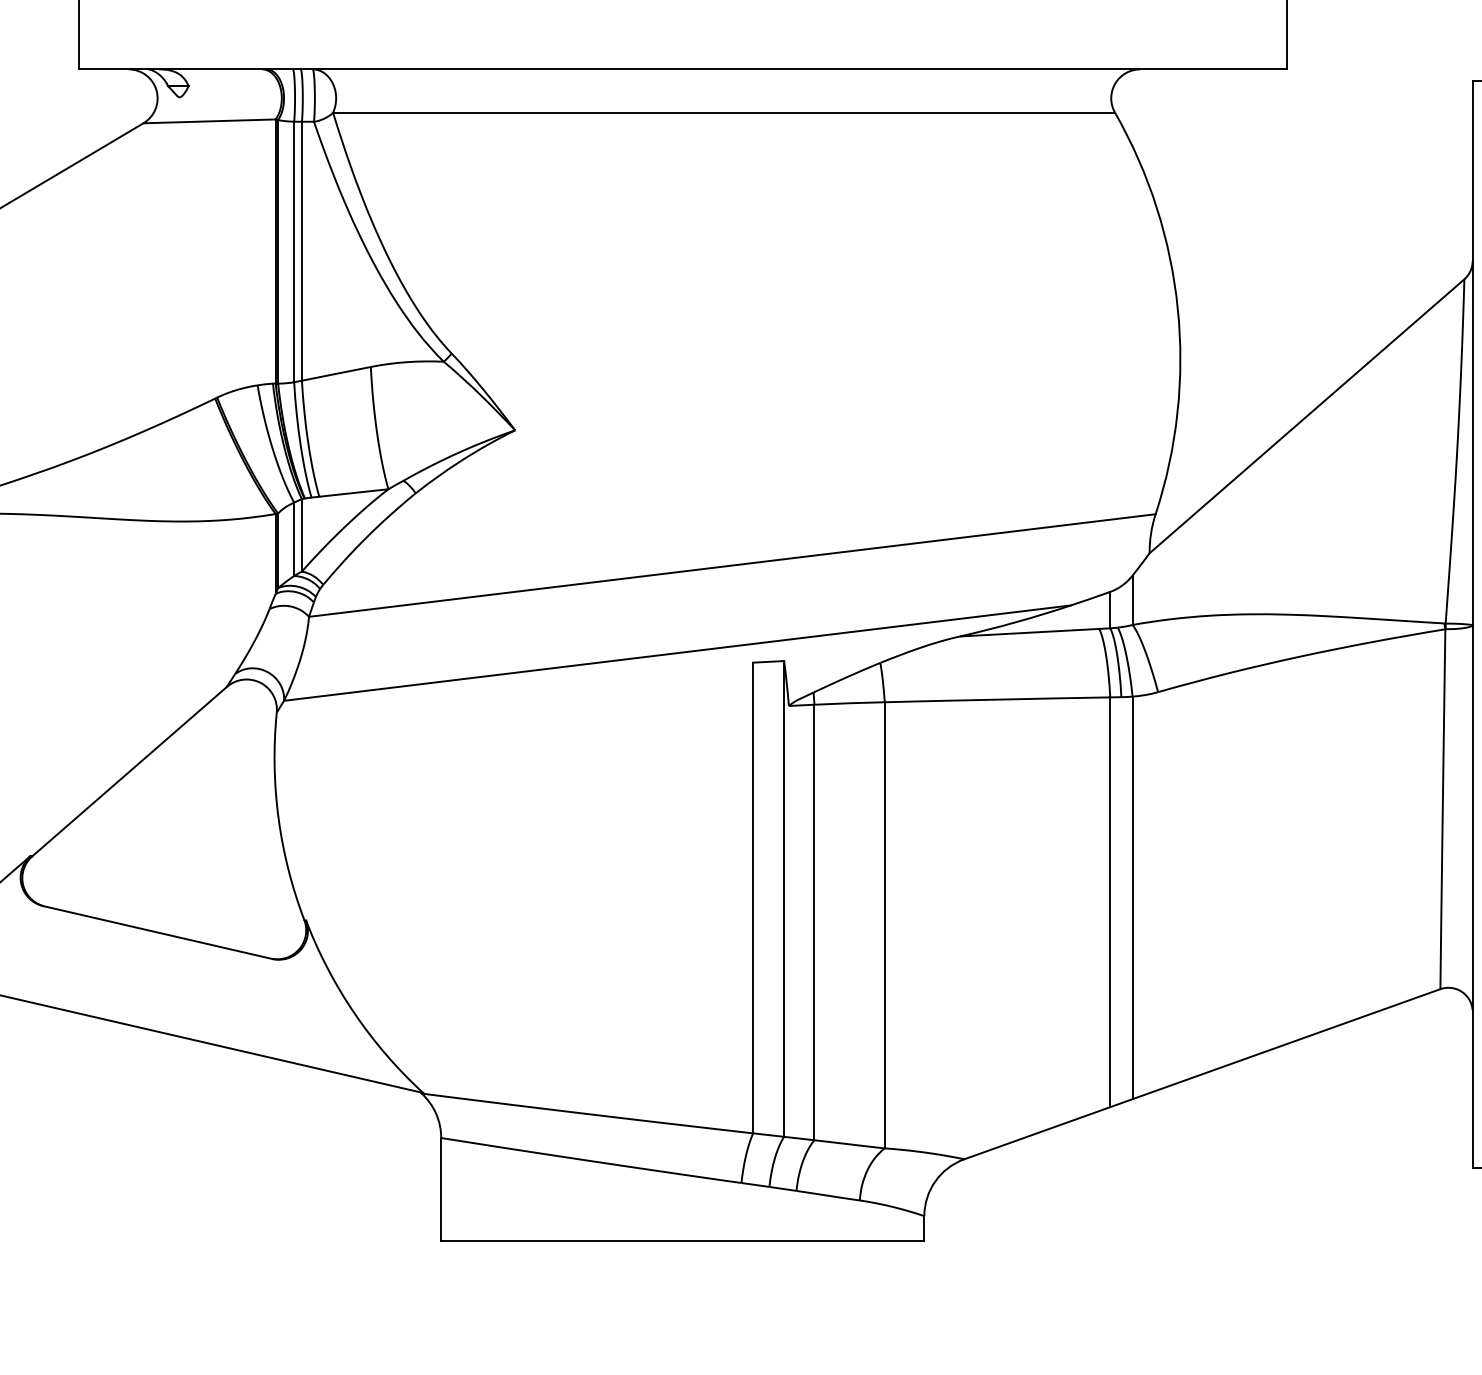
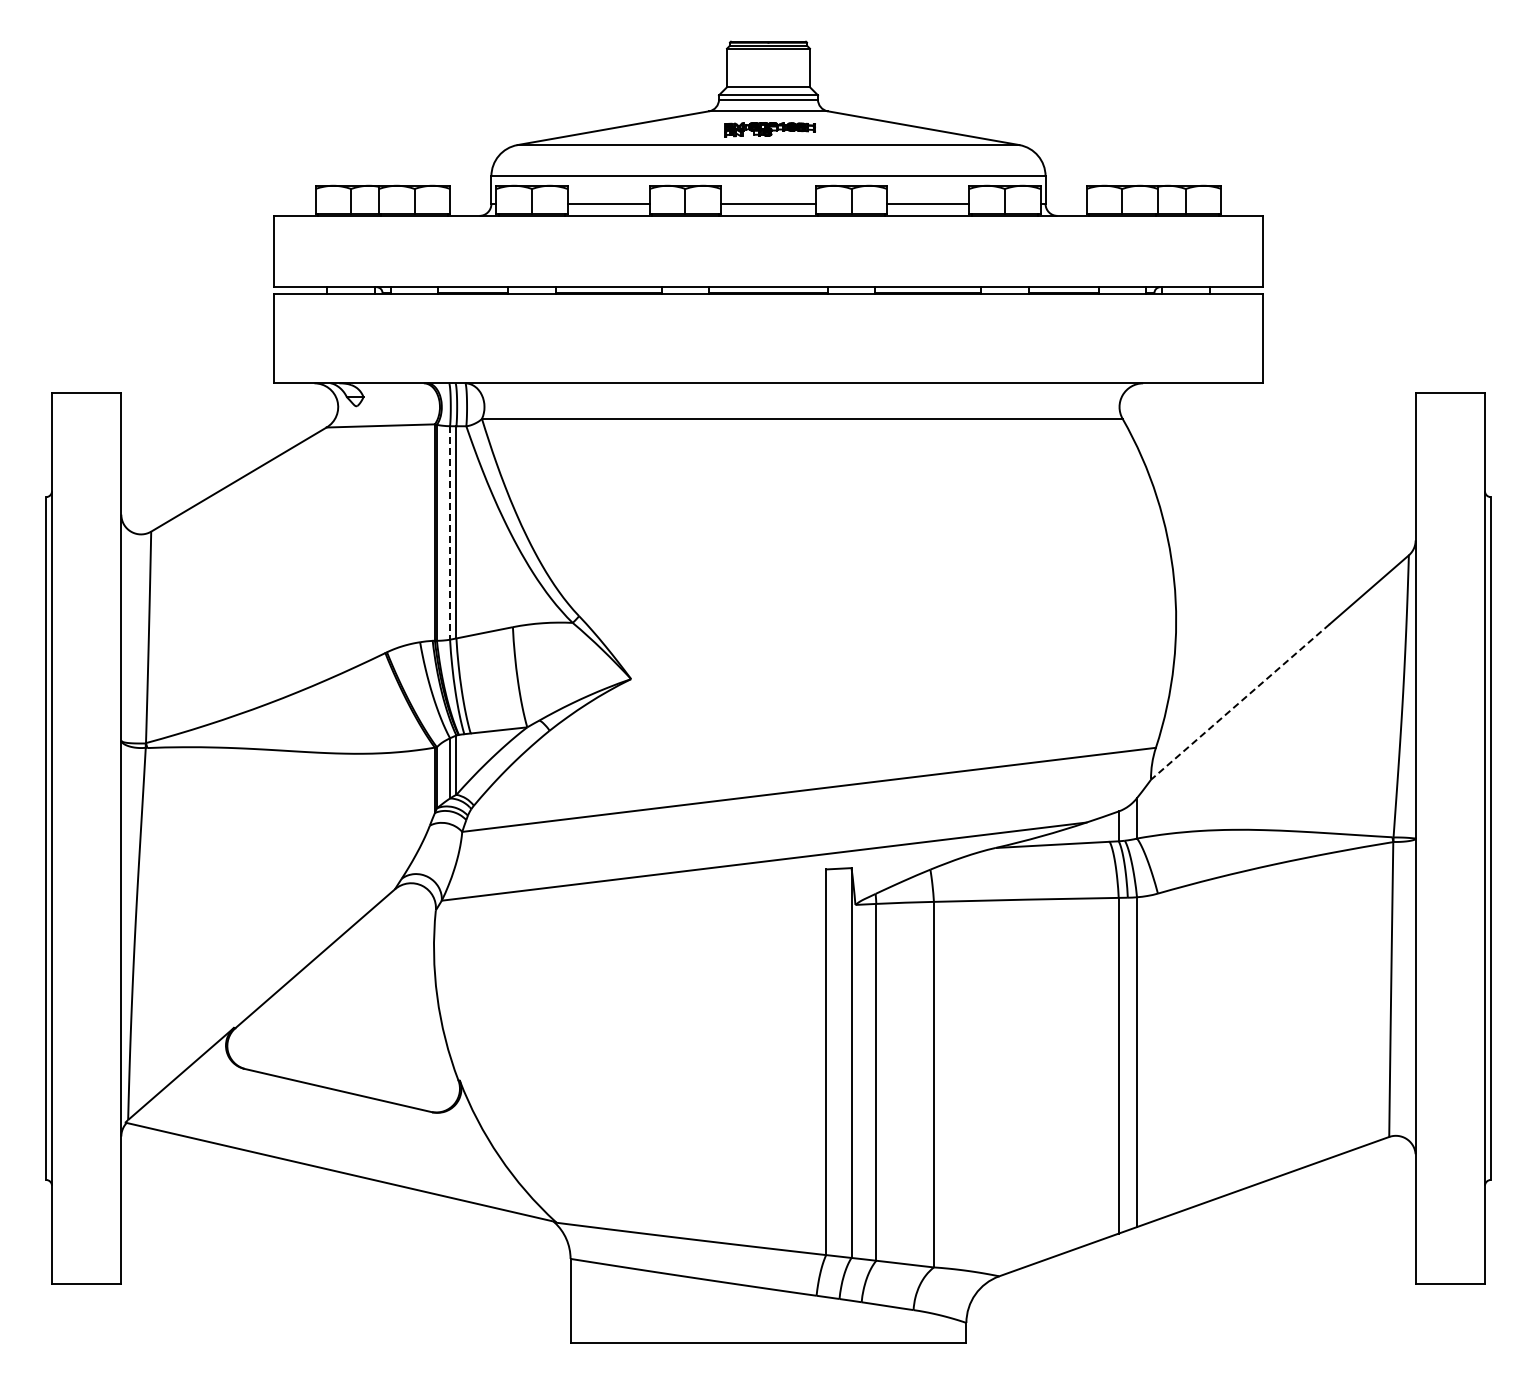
line: (294, 251) -> (450, 532), solid -> dashed
line: (1258, 457) -> (1240, 701), solid -> dashed

